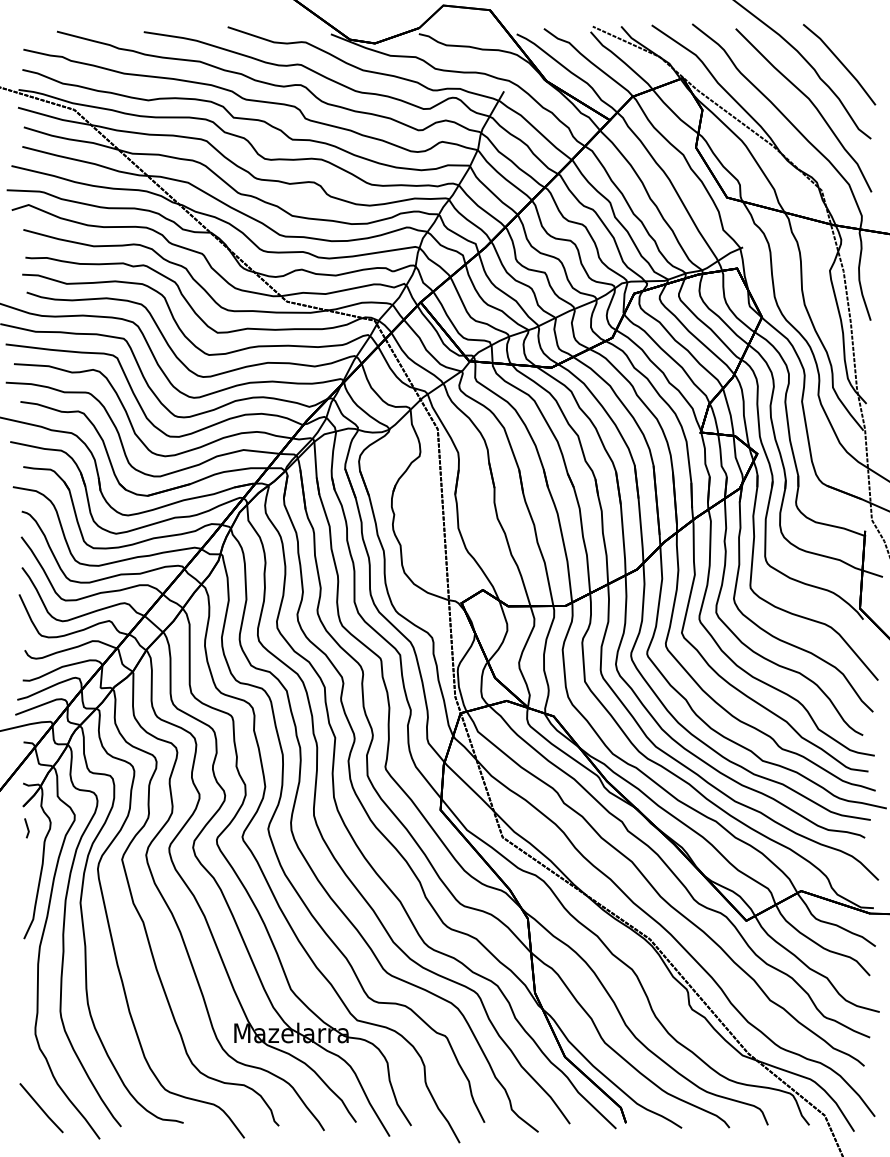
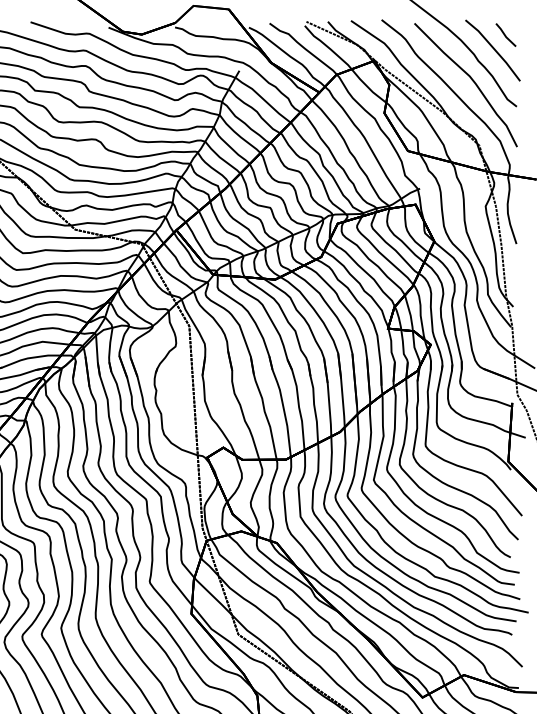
line: (855, 43) -> (505, 34), added

